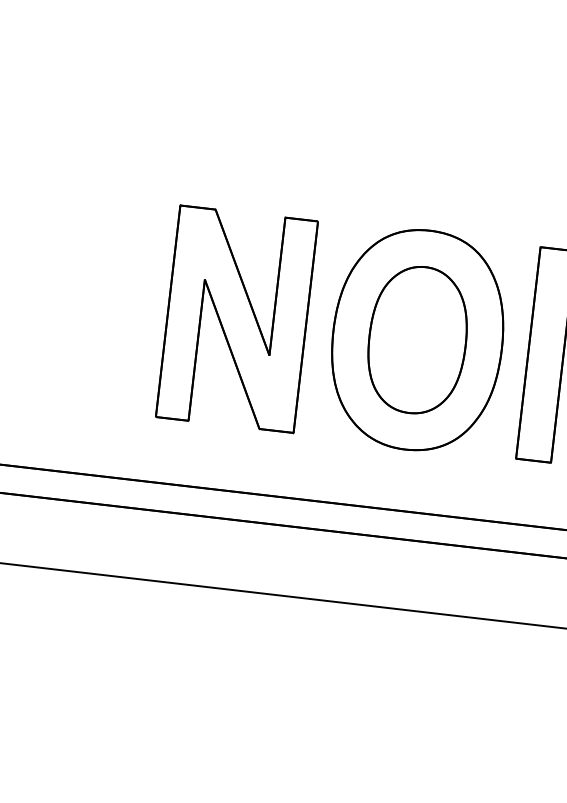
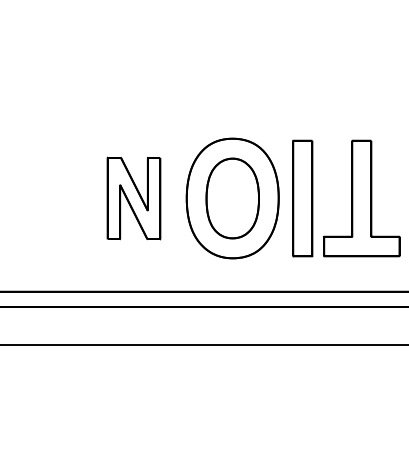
part: (236, 319) -> (133, 198), size x0.7

